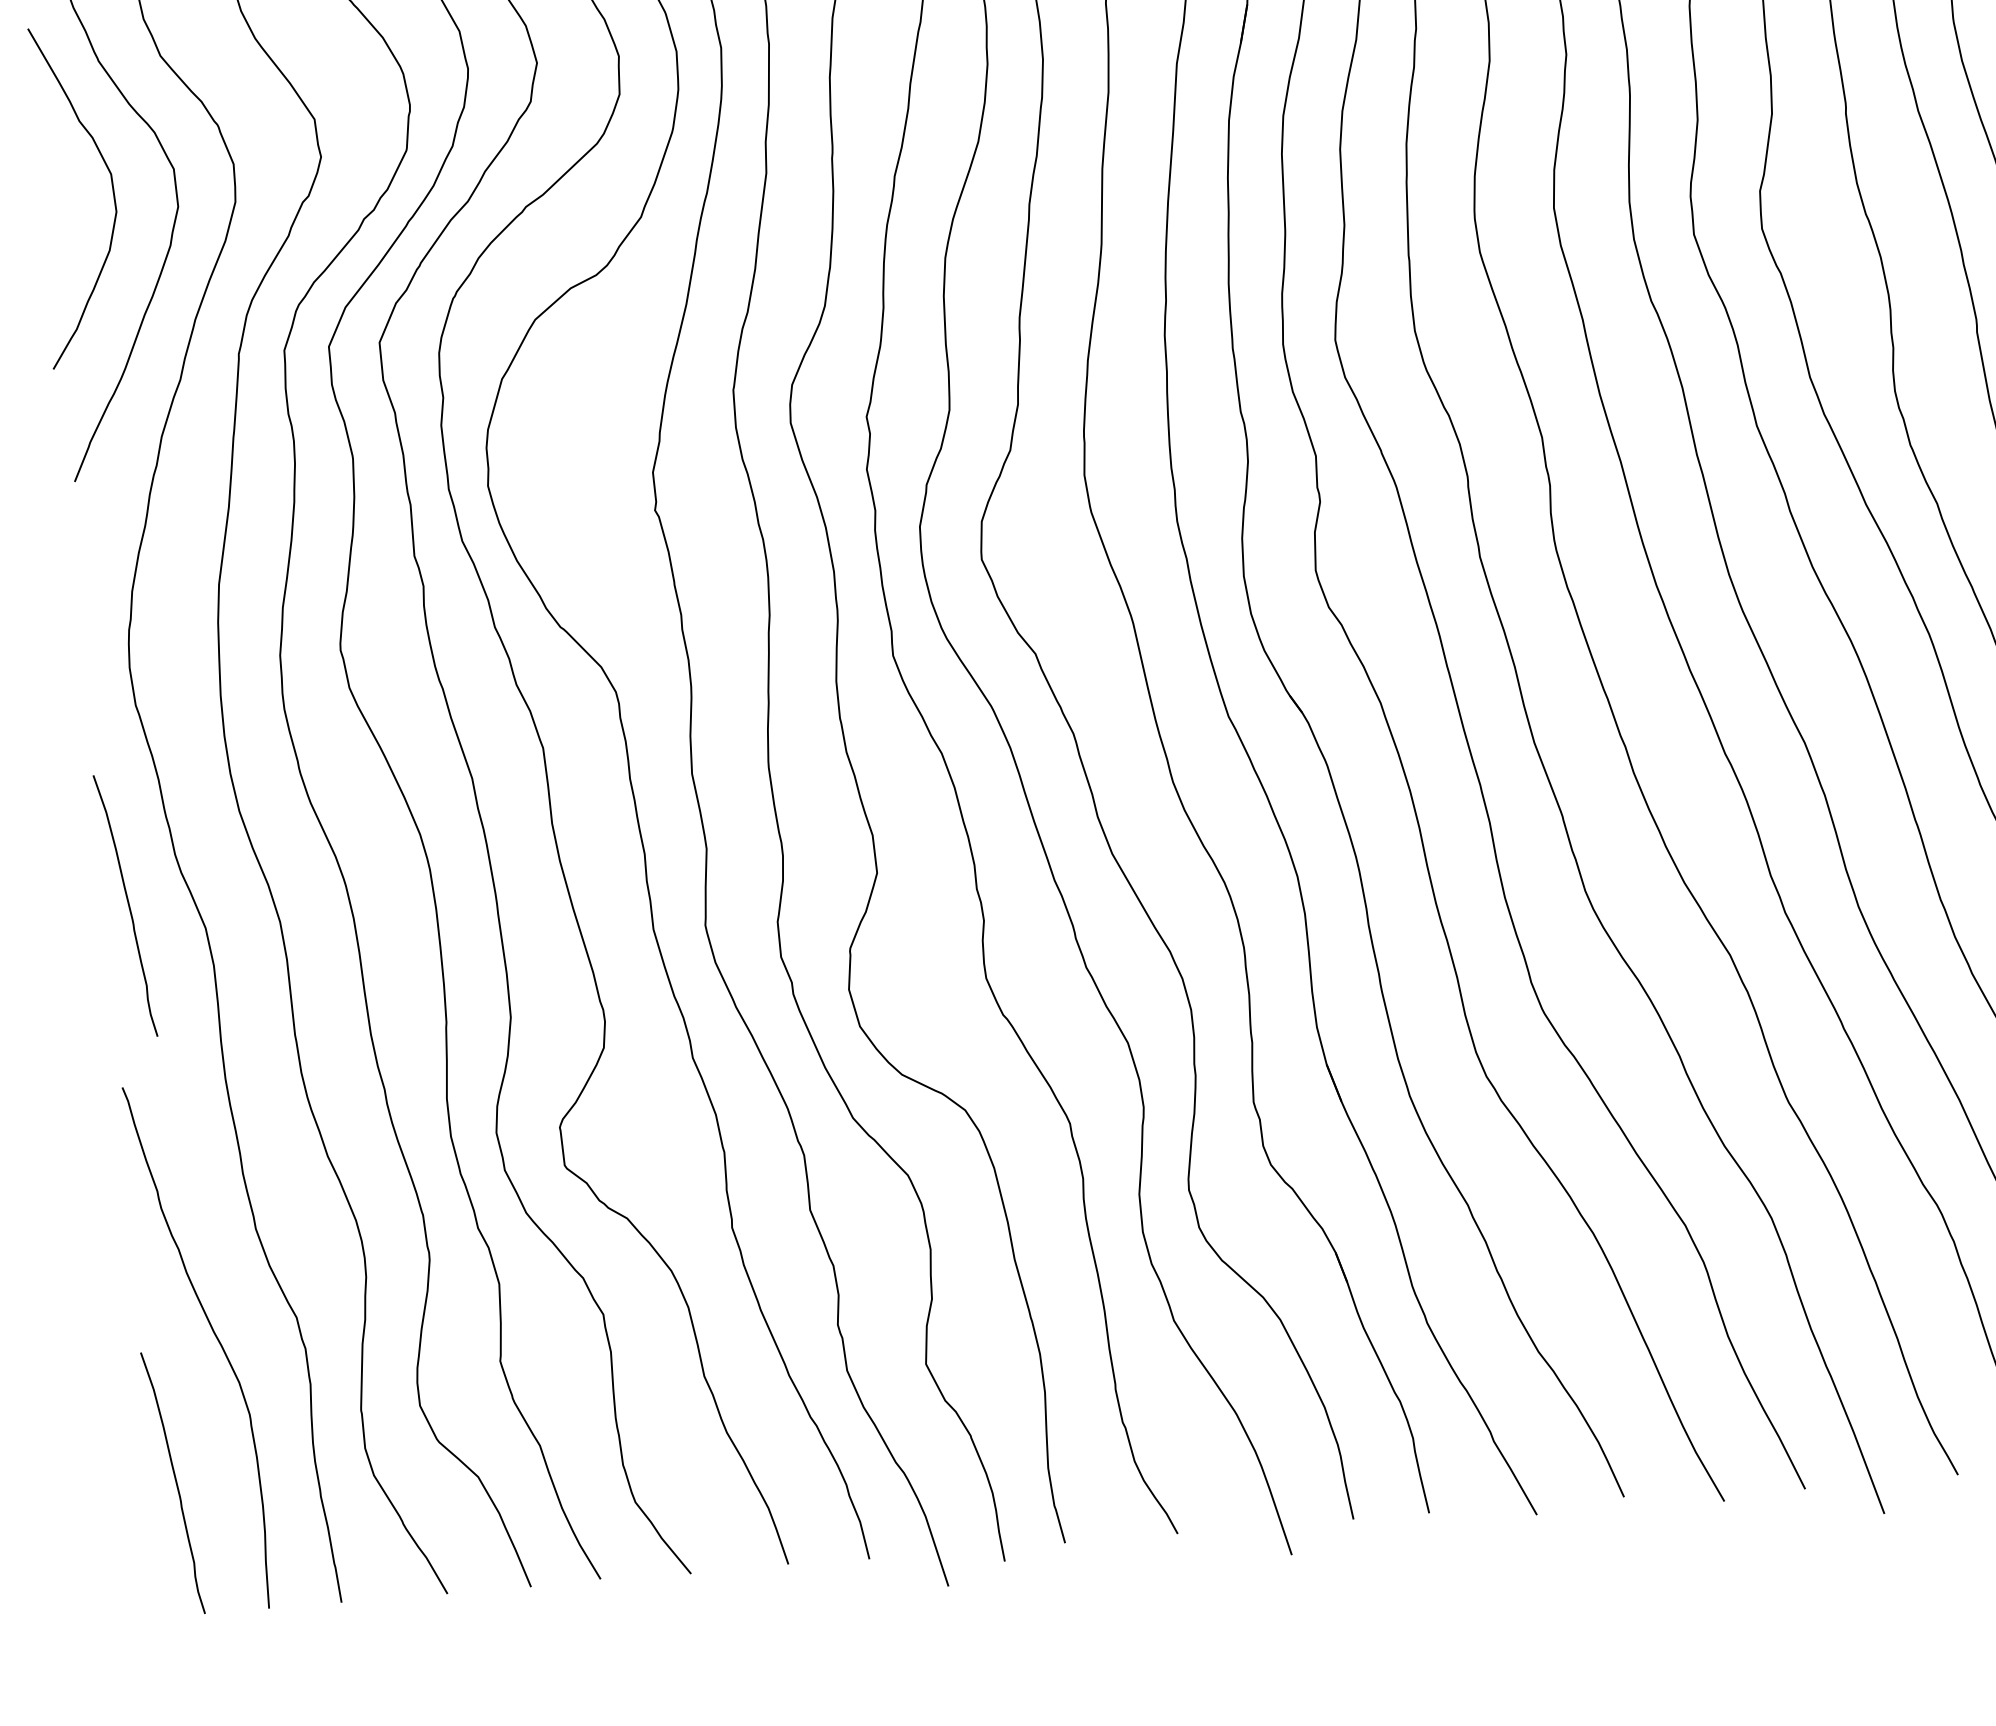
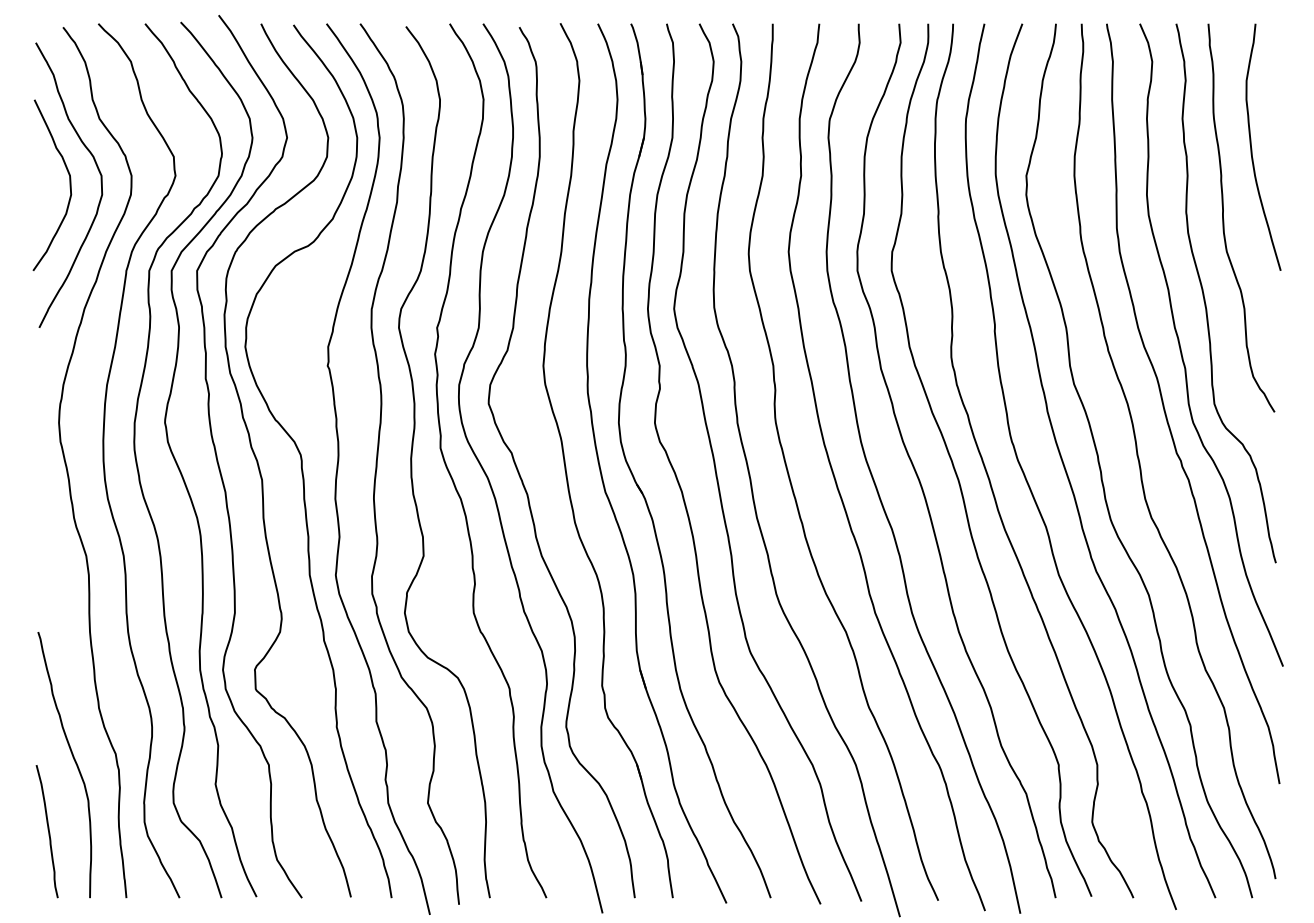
curve: (128, 905) -> (48, 541), removed

